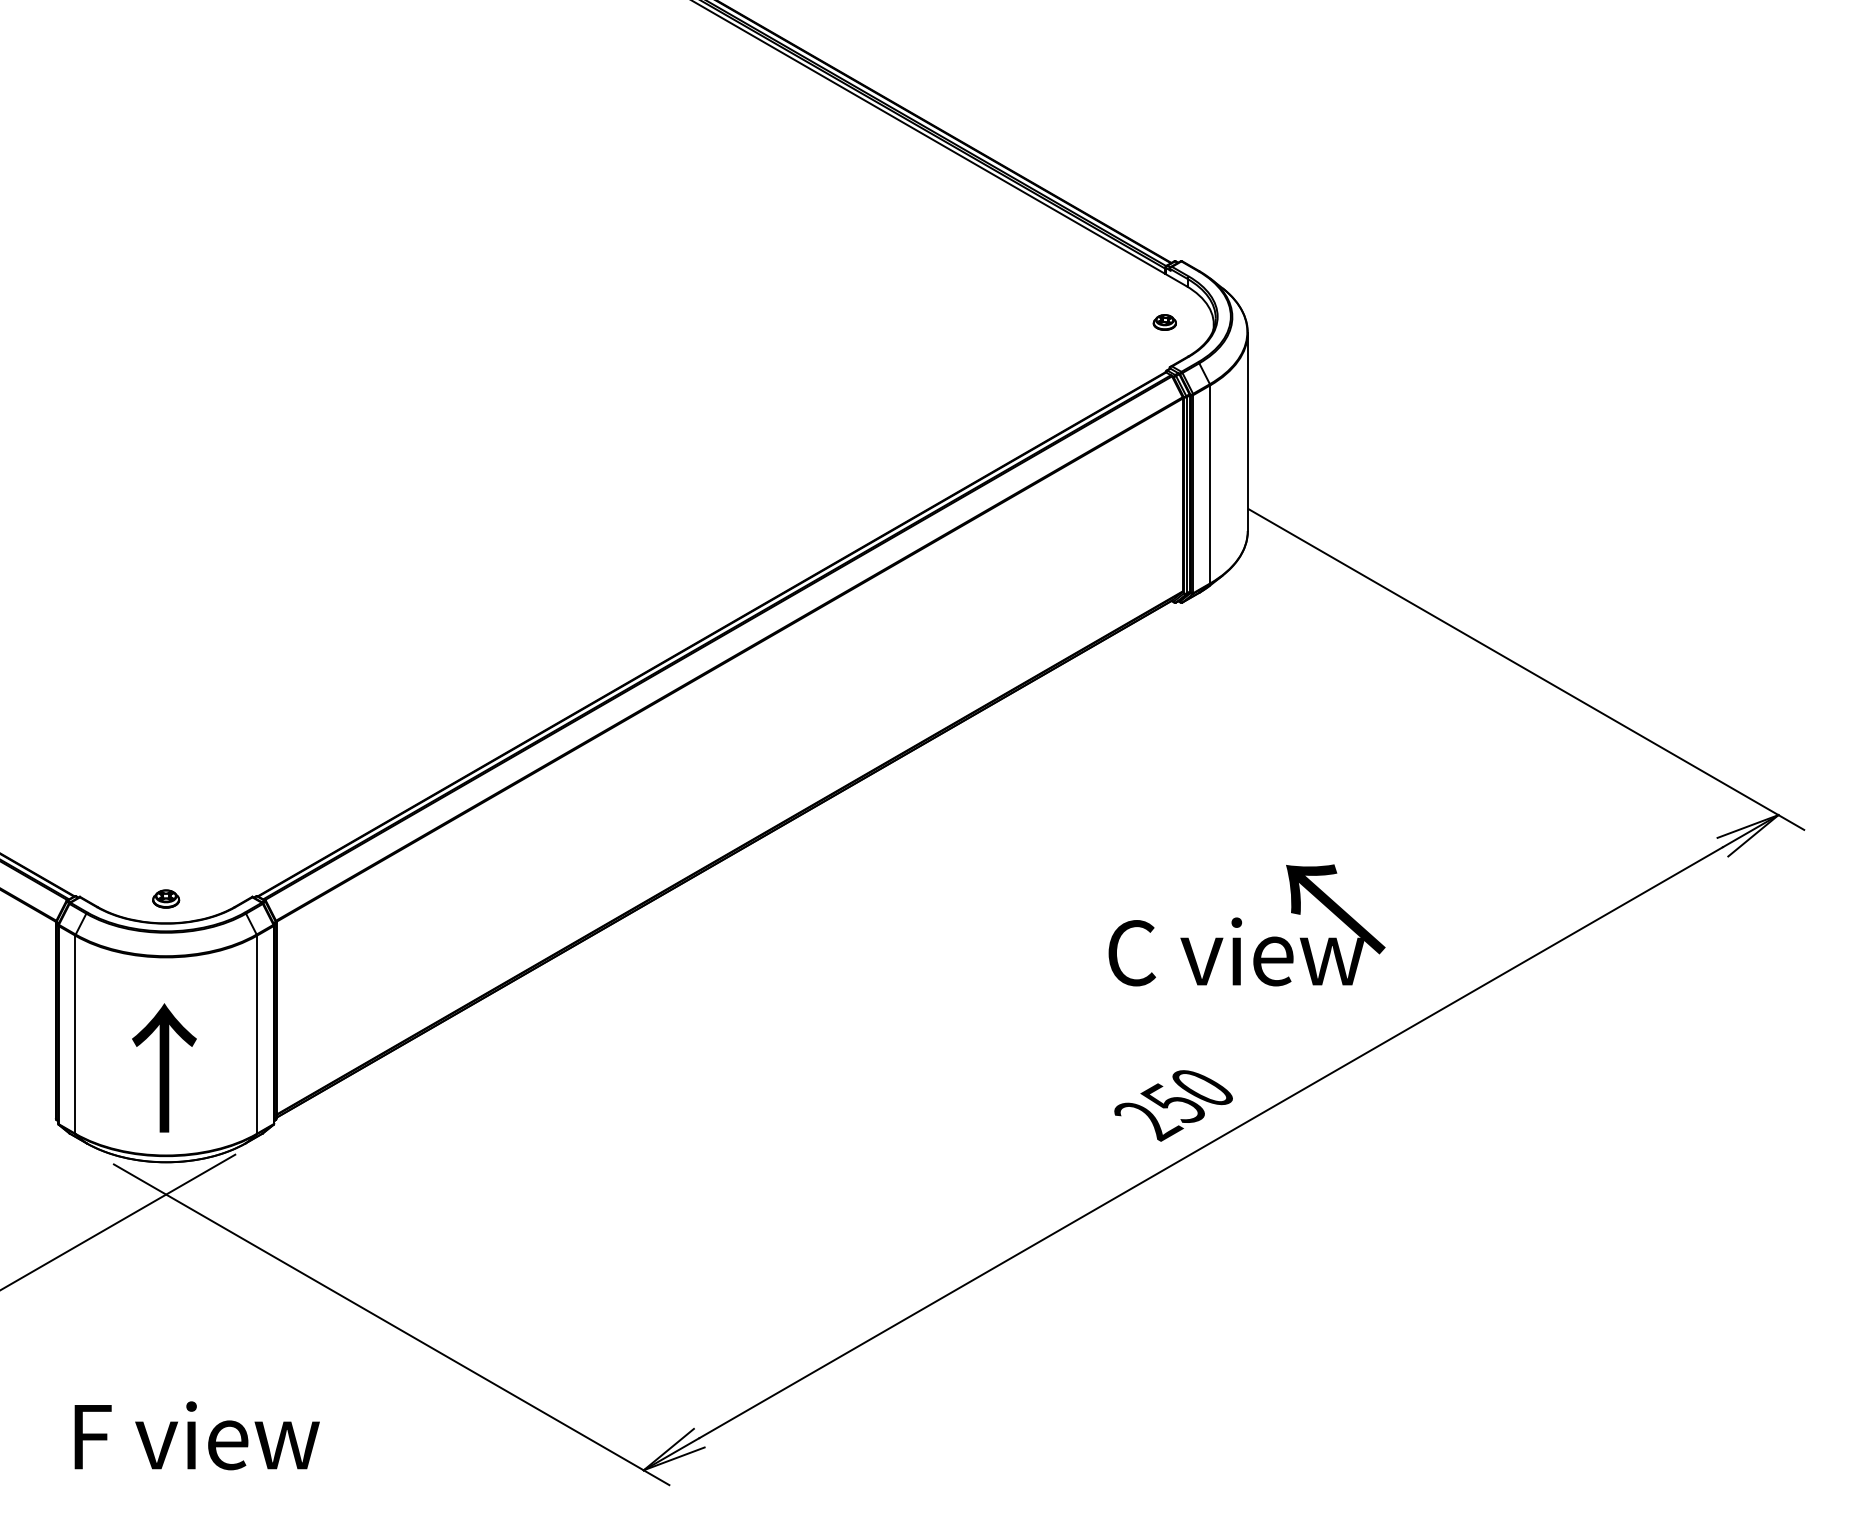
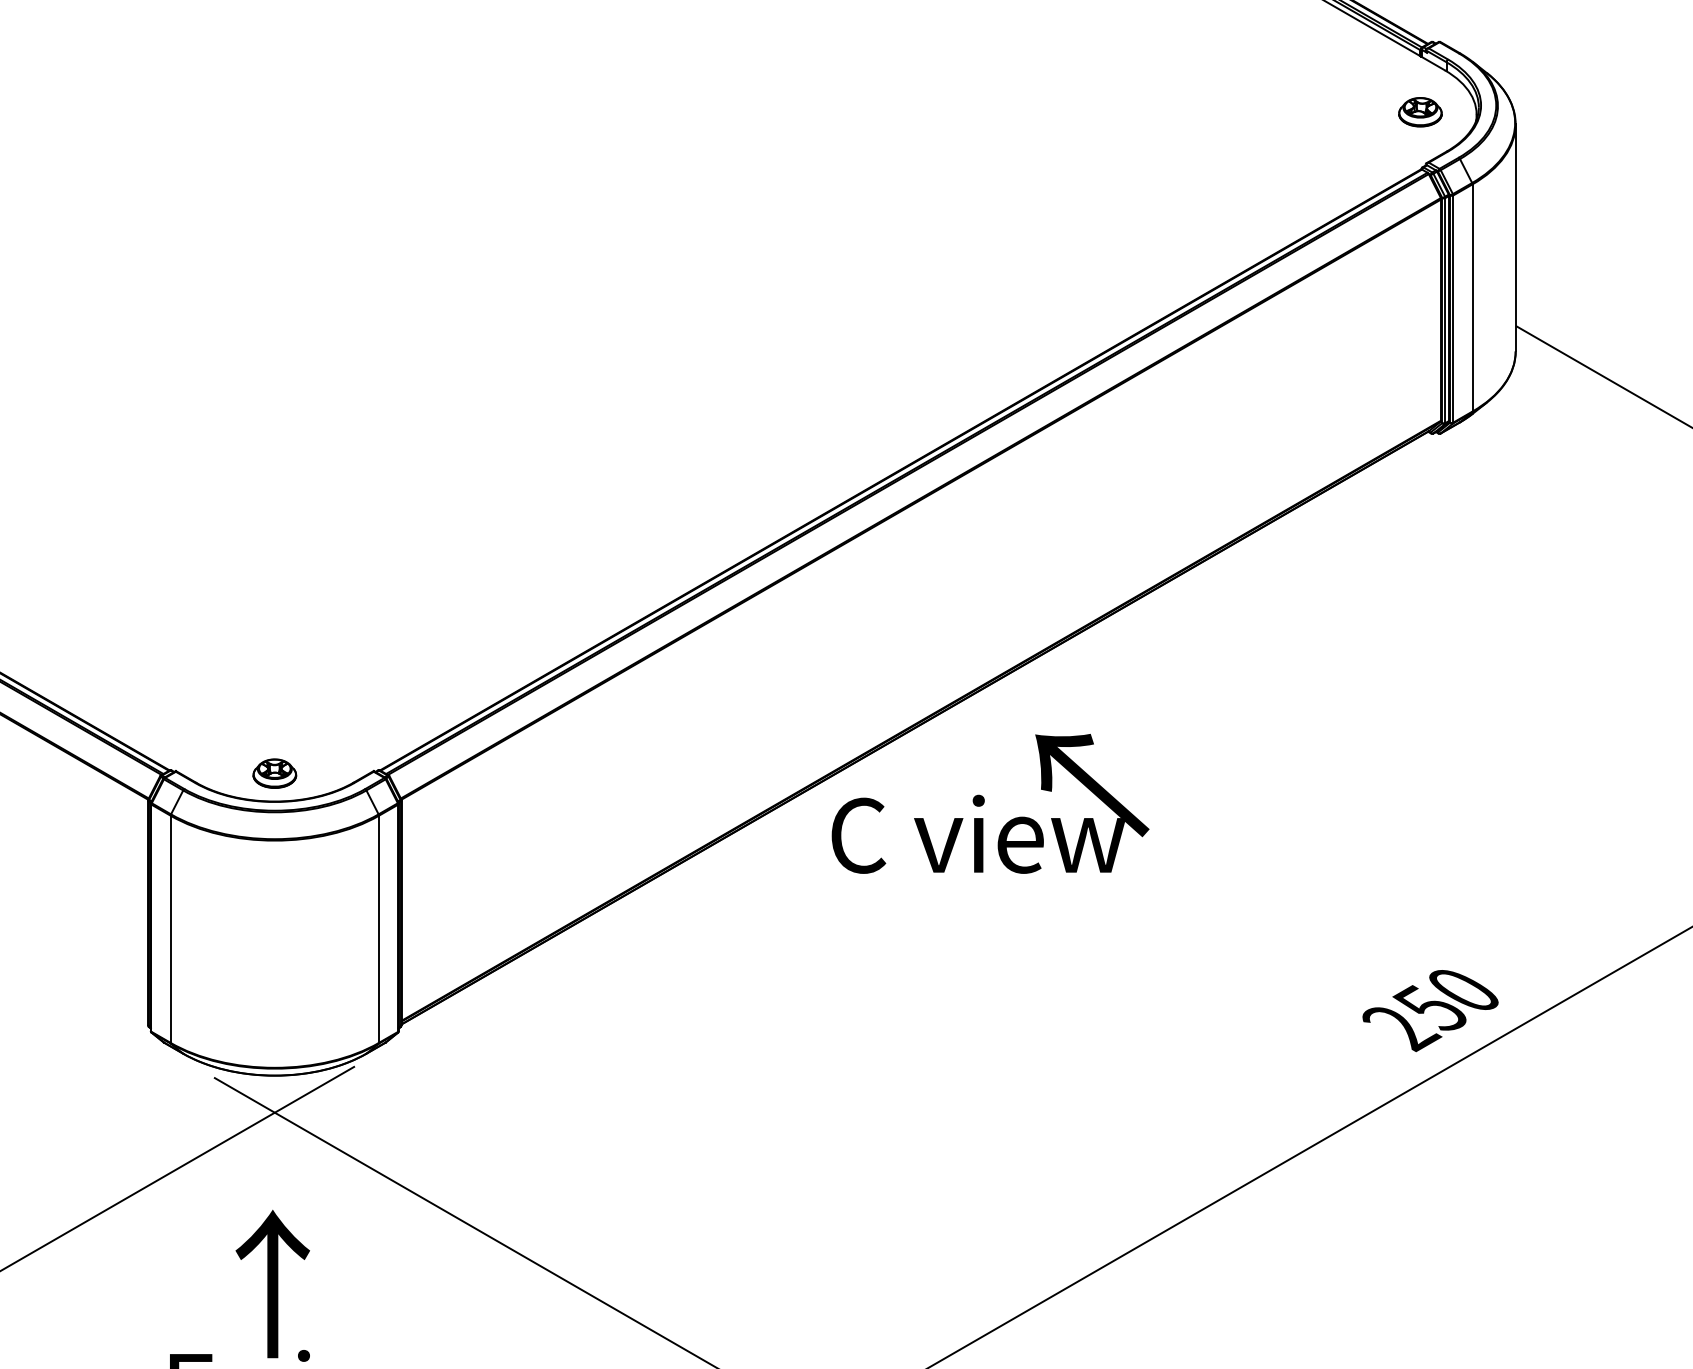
part: (1164, 322) -> (1420, 112), size x1.67
part: (165, 898) -> (274, 773), size x1.43
text: (1246, 925) -> (989, 804), moved
text: (164, 1067) -> (272, 1283), moved

